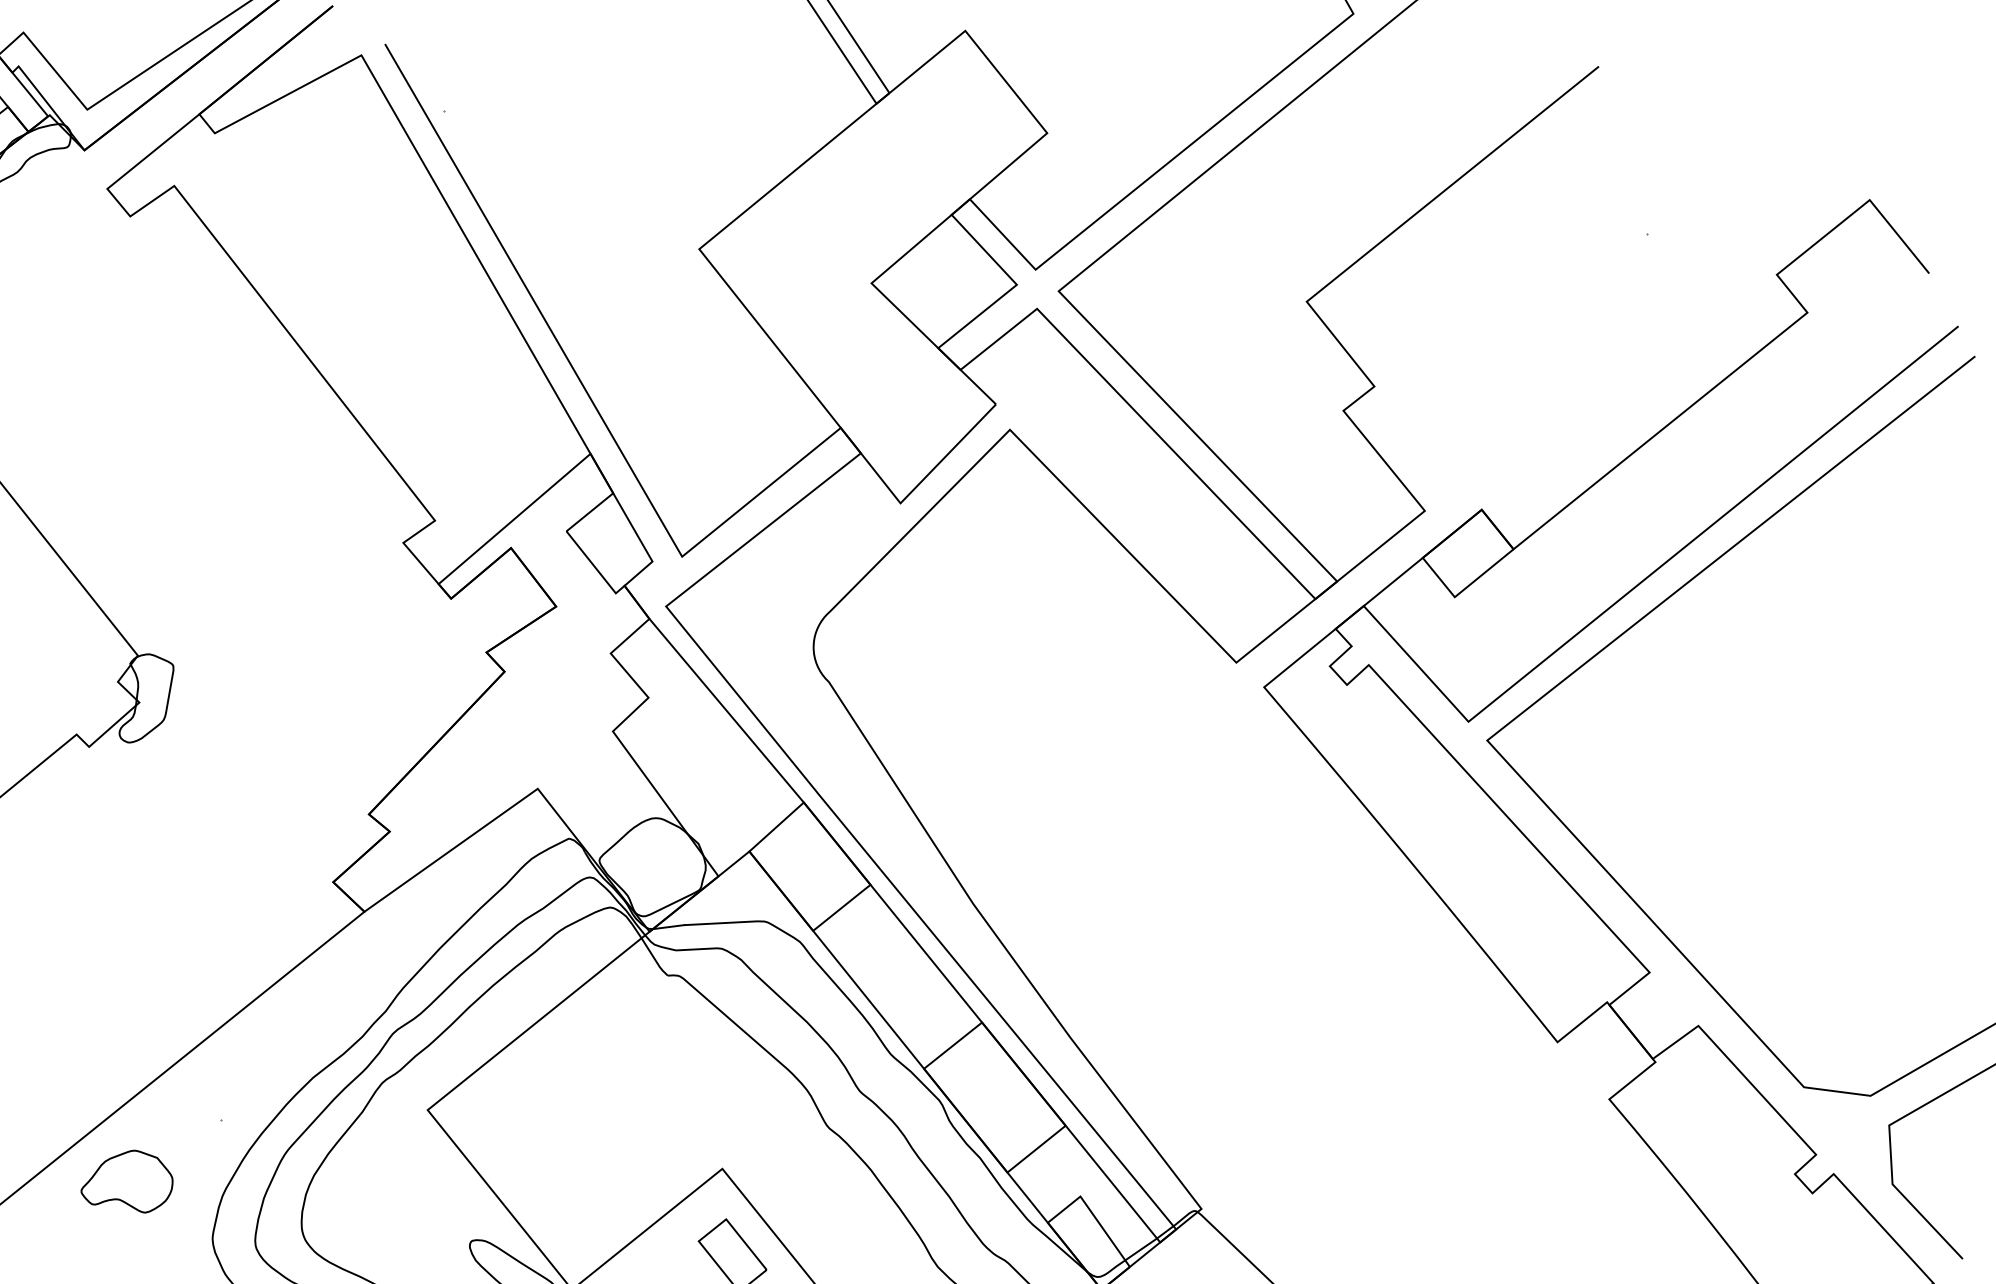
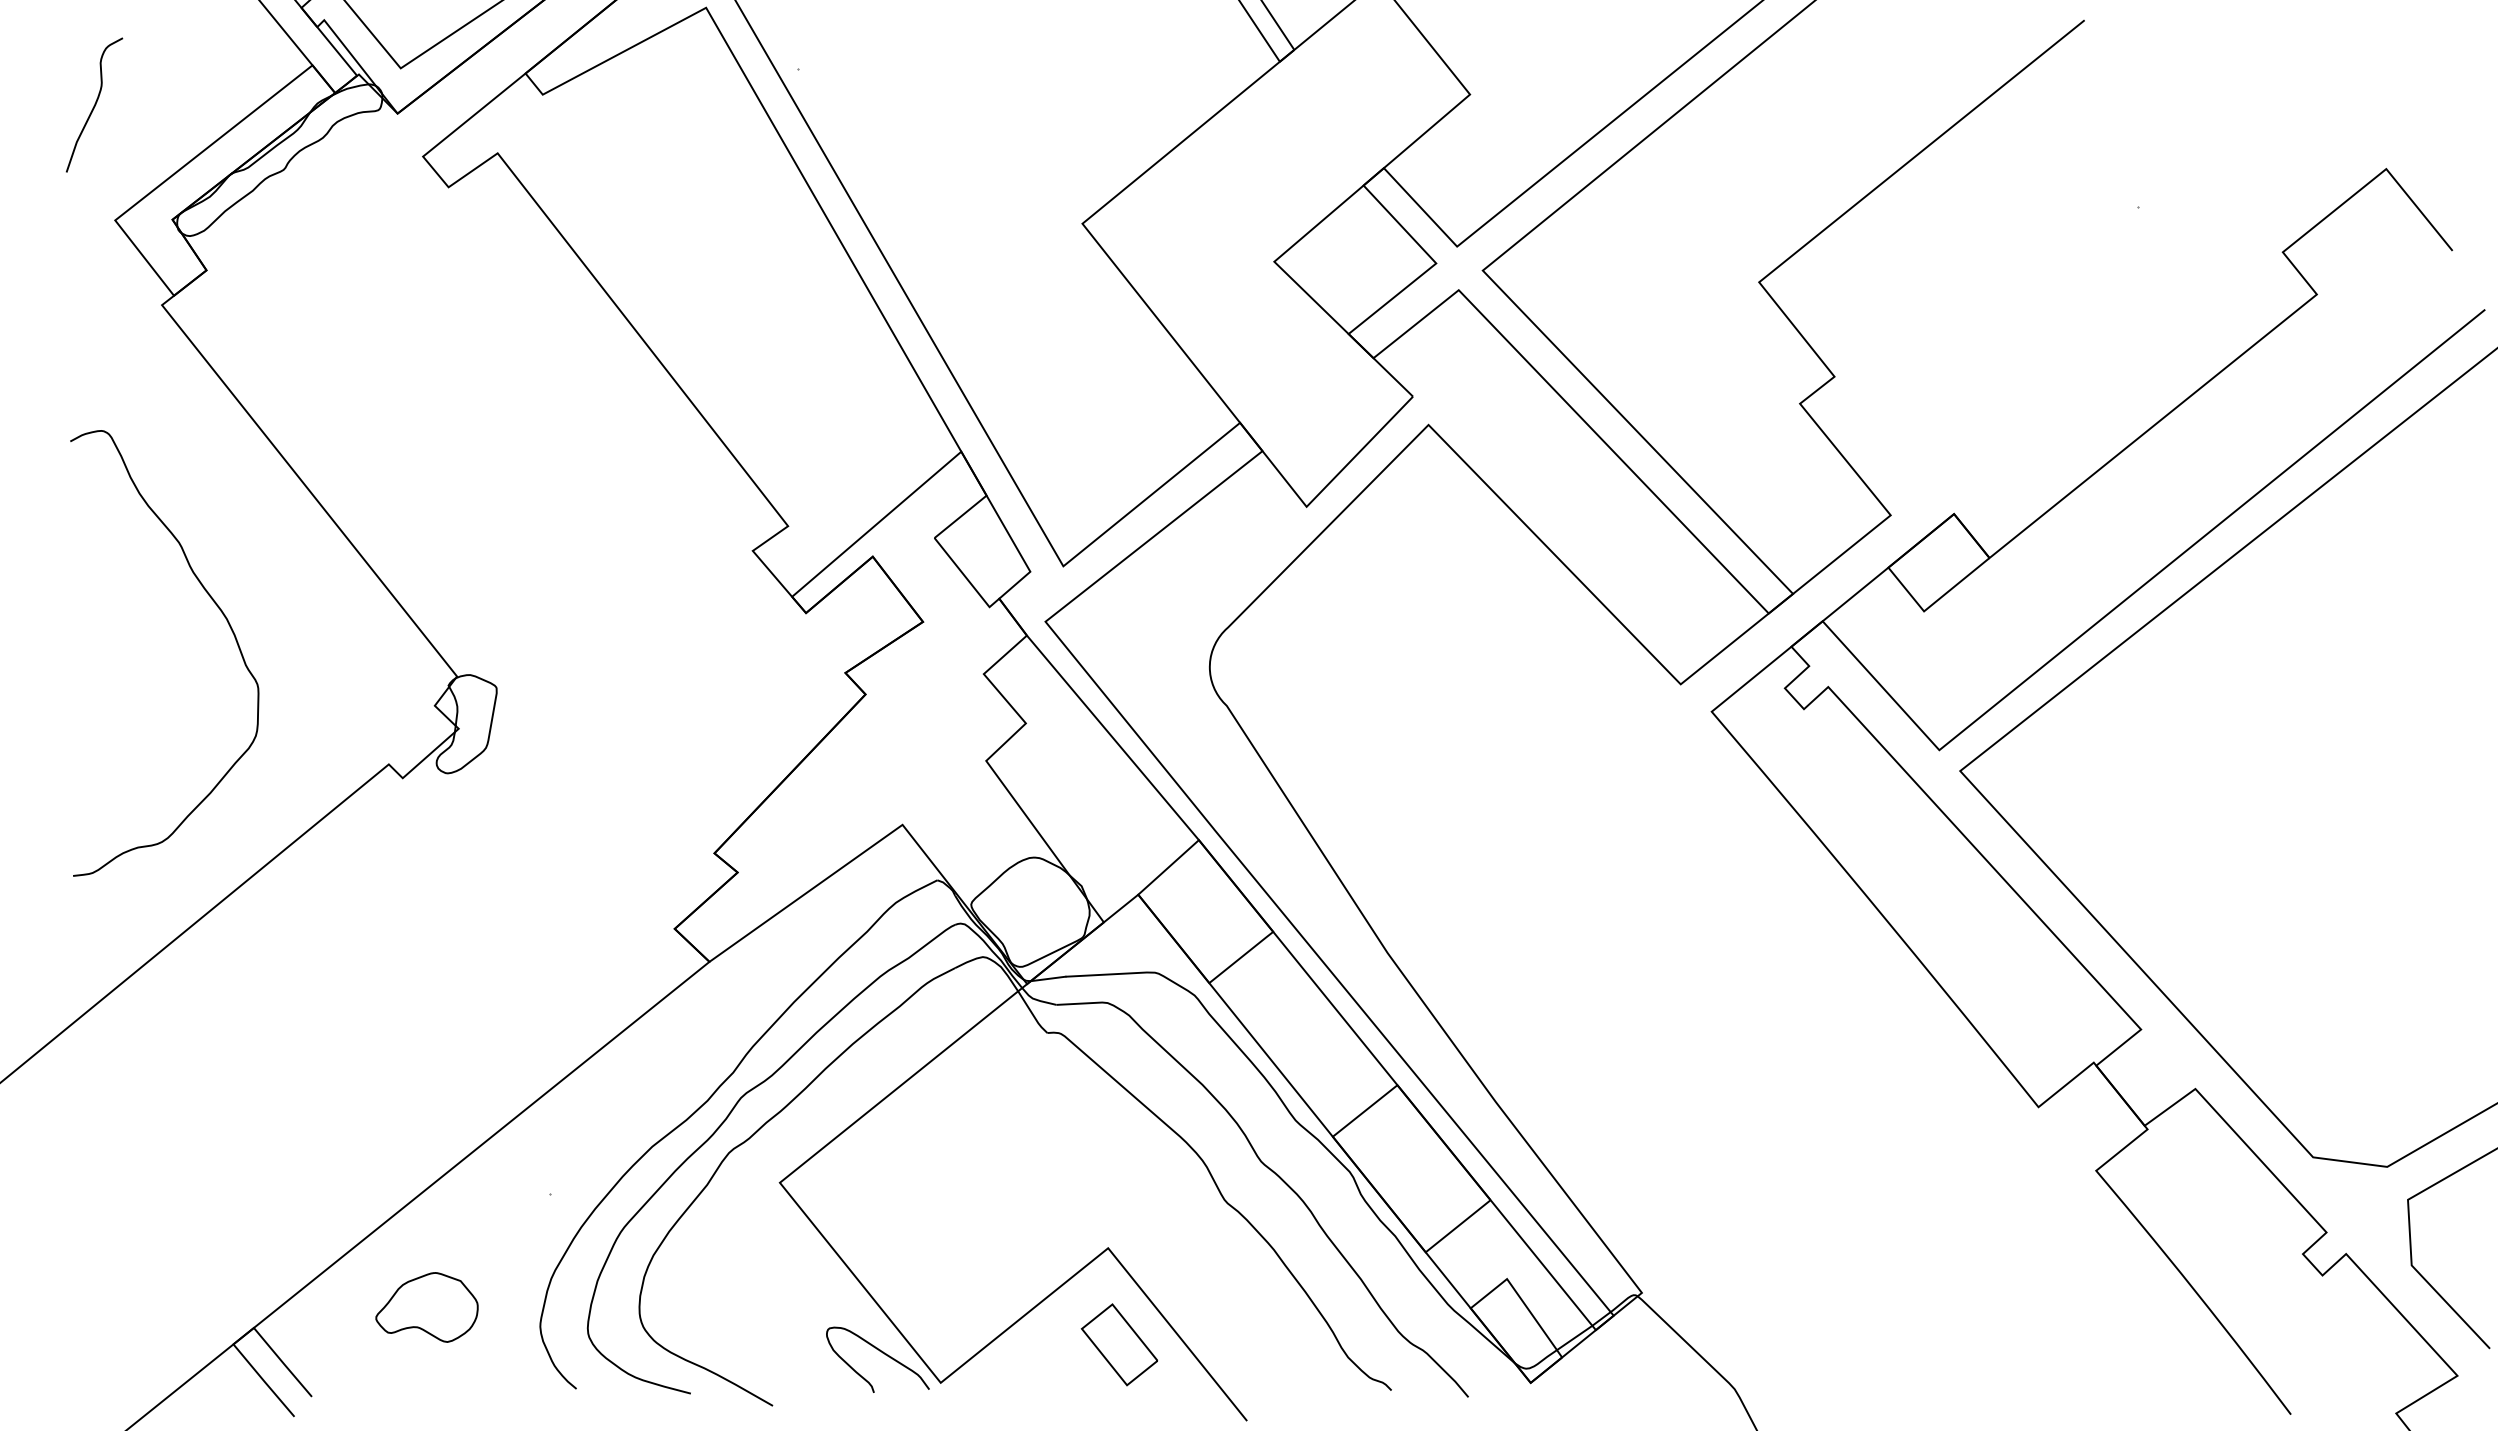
part: (126, 1181) -> (426, 1307), moved

